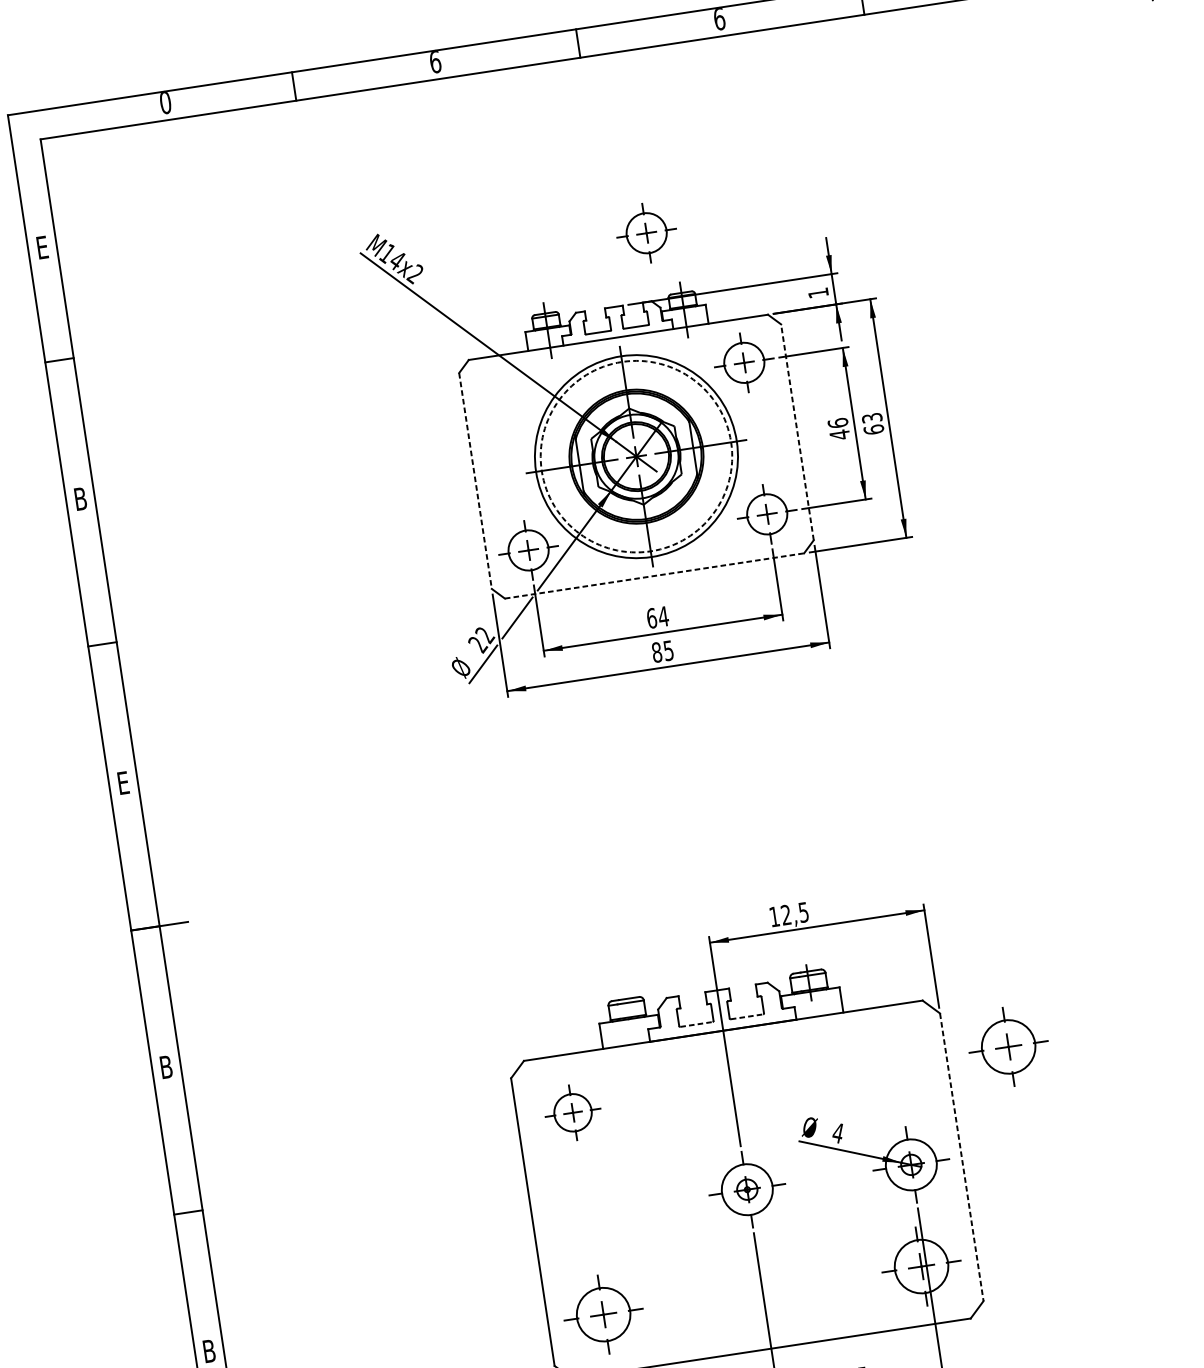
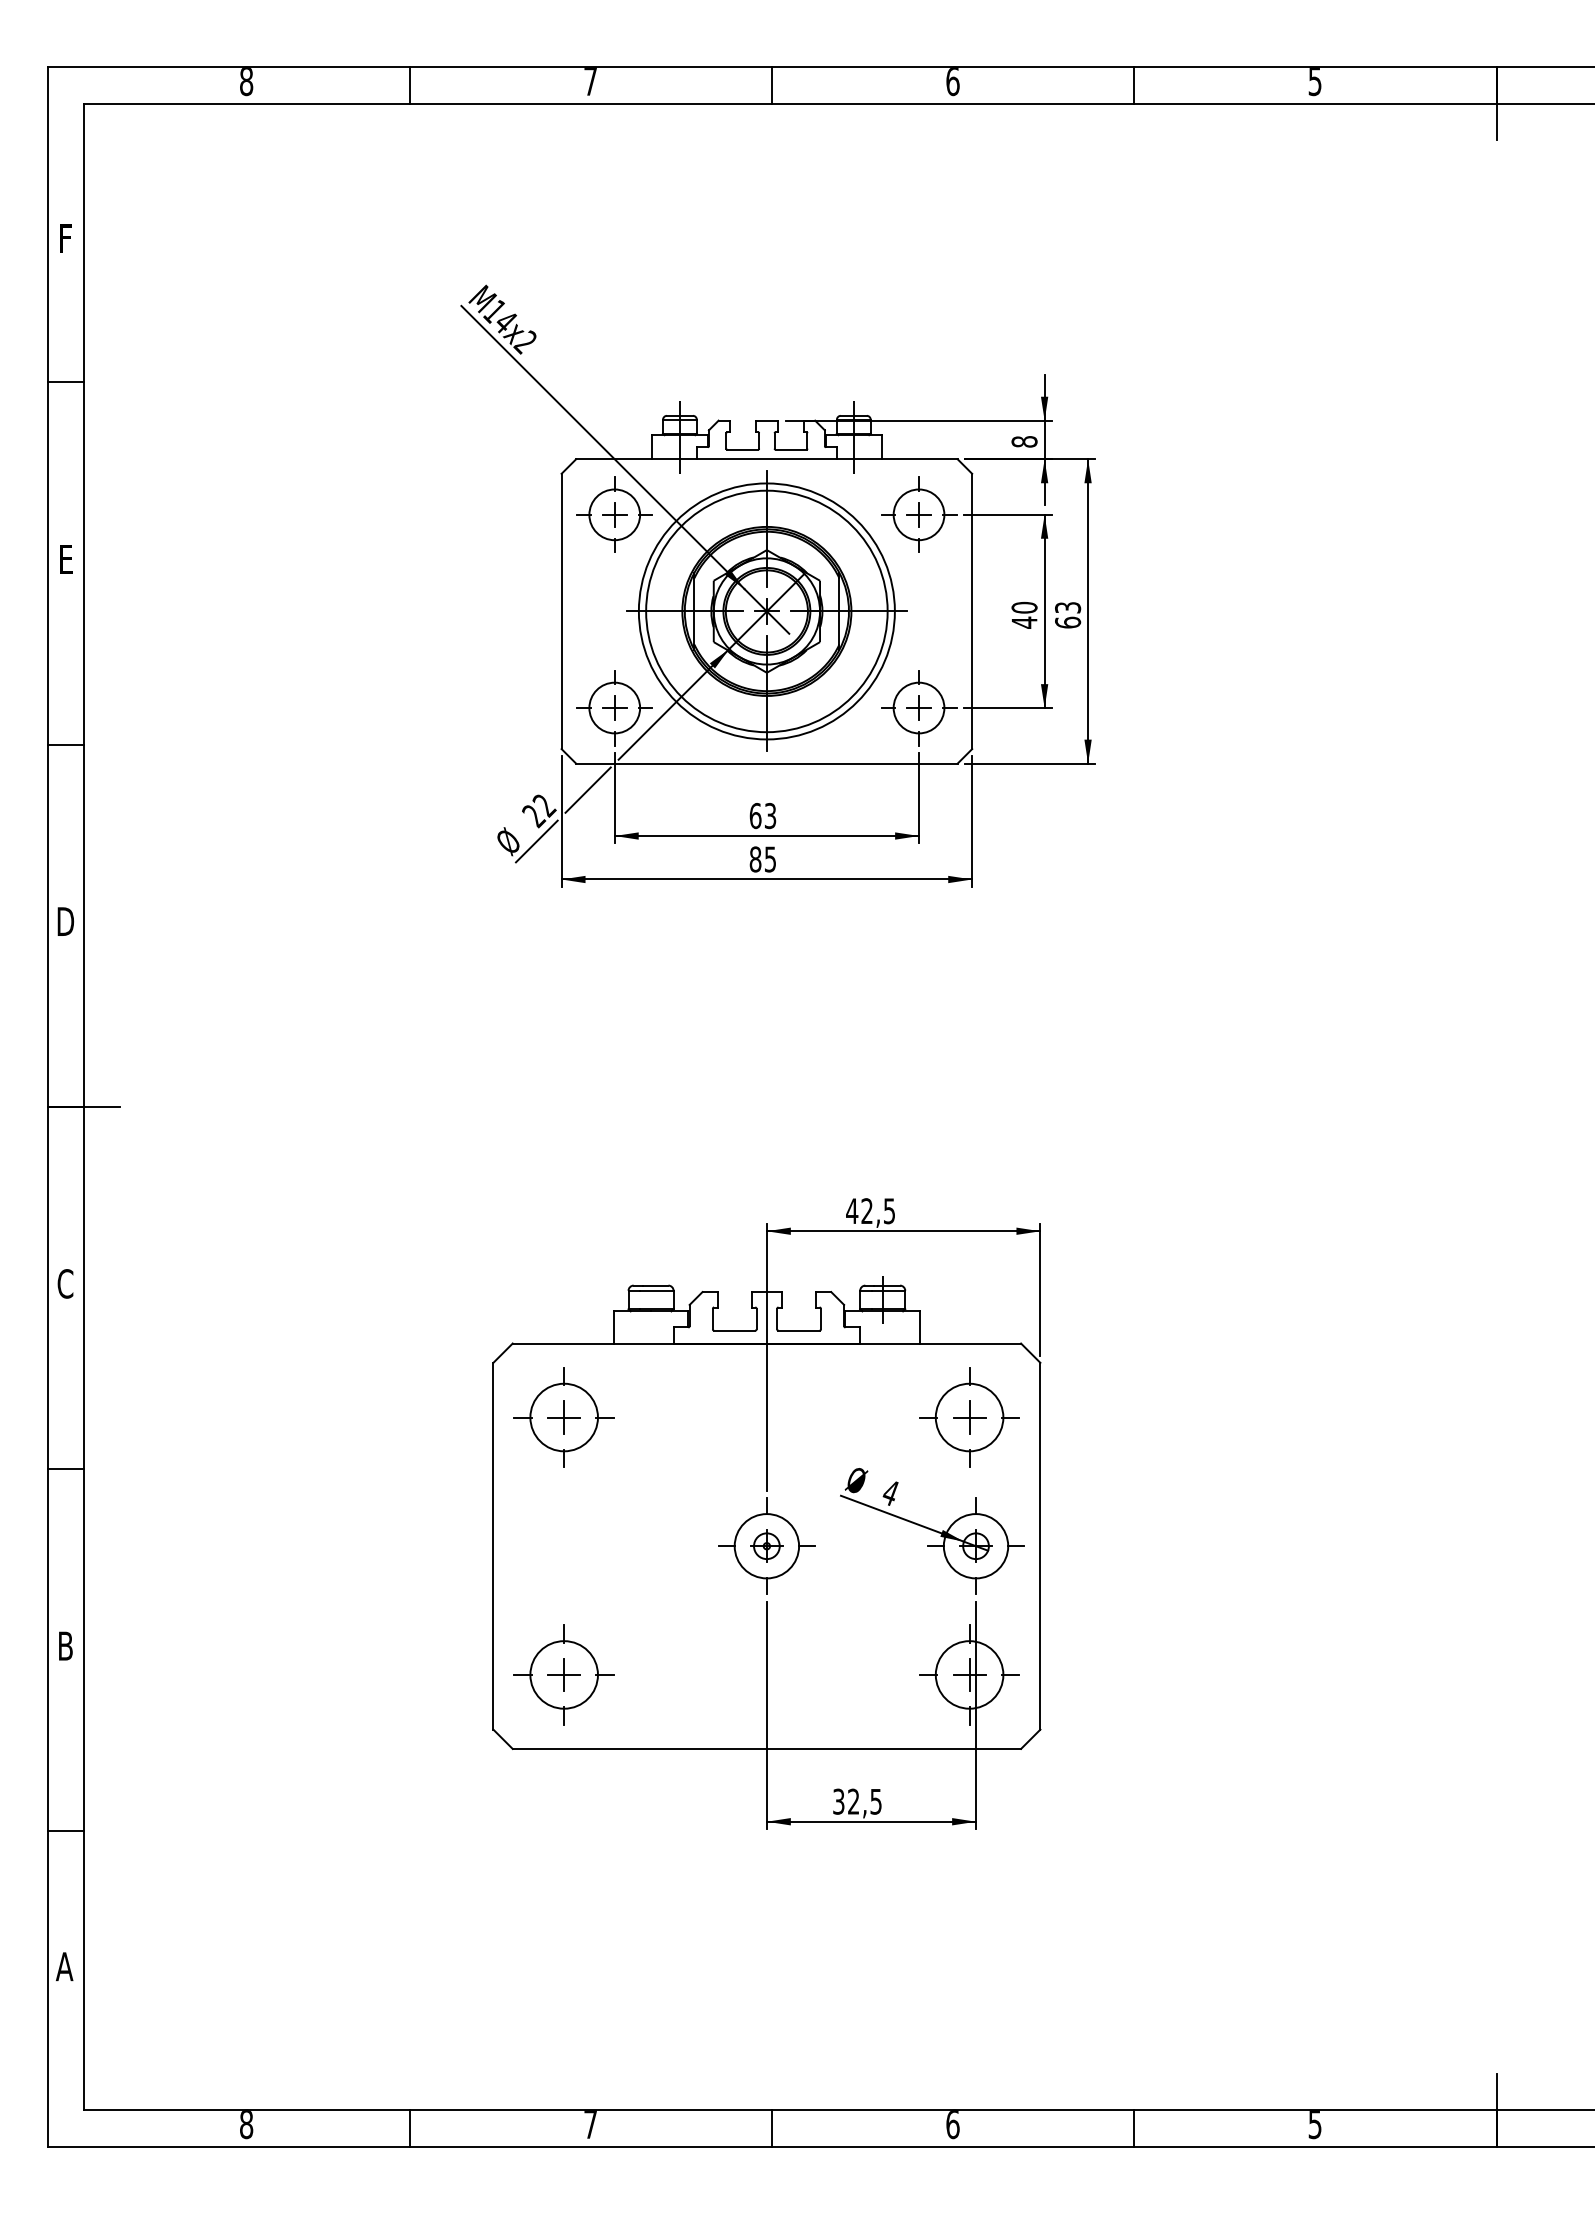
text: (435, 62) -> (590, 82), 6 -> 7
text: (165, 102) -> (246, 81), 0 -> 8
part: (646, 233) -> (614, 514), moved
text: (43, 248) -> (66, 240), E -> F
text: (818, 292) -> (1024, 441), 1 -> 8
text: (838, 423) -> (1024, 607), 46 -> 40
line: (797, 432) -> (972, 611), dashed -> solid
circle: (636, 456) -> (766, 611), dashed -> solid
line: (475, 481) -> (561, 611), dashed -> solid
text: (80, 499) -> (65, 559), B -> E
line: (654, 575) -> (766, 763), dashed -> solid
text: (663, 617) -> (770, 816), 64 -> 63
text: (123, 782) -> (65, 921), E -> D
text: (774, 916) -> (852, 1210), 12,5 -> 42,5
line: (747, 1016) -> (799, 1330), dashed -> solid
line: (696, 1024) -> (734, 1330), dashed -> solid
part: (1008, 1046) -> (969, 1417), moved
text: (166, 1066) -> (65, 1283), B -> C
part: (572, 1112) -> (563, 1417), size x1.43
line: (961, 1157) -> (1040, 1546), dashed -> solid

